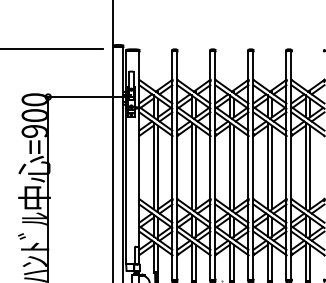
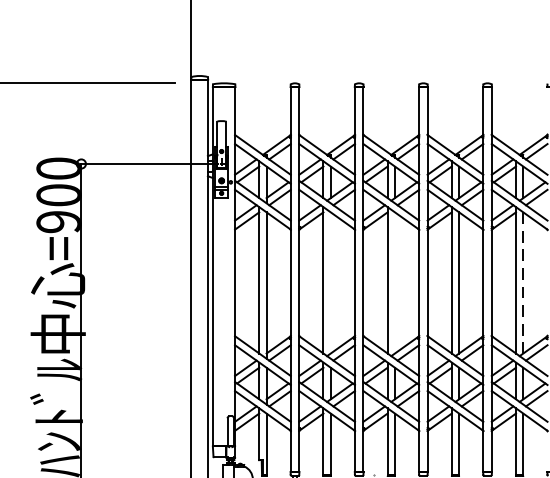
line: (196, 167) -> (331, 282), removed
line: (234, 167) -> (395, 282), removed
line: (310, 167) -> (523, 282), solid -> dashed

